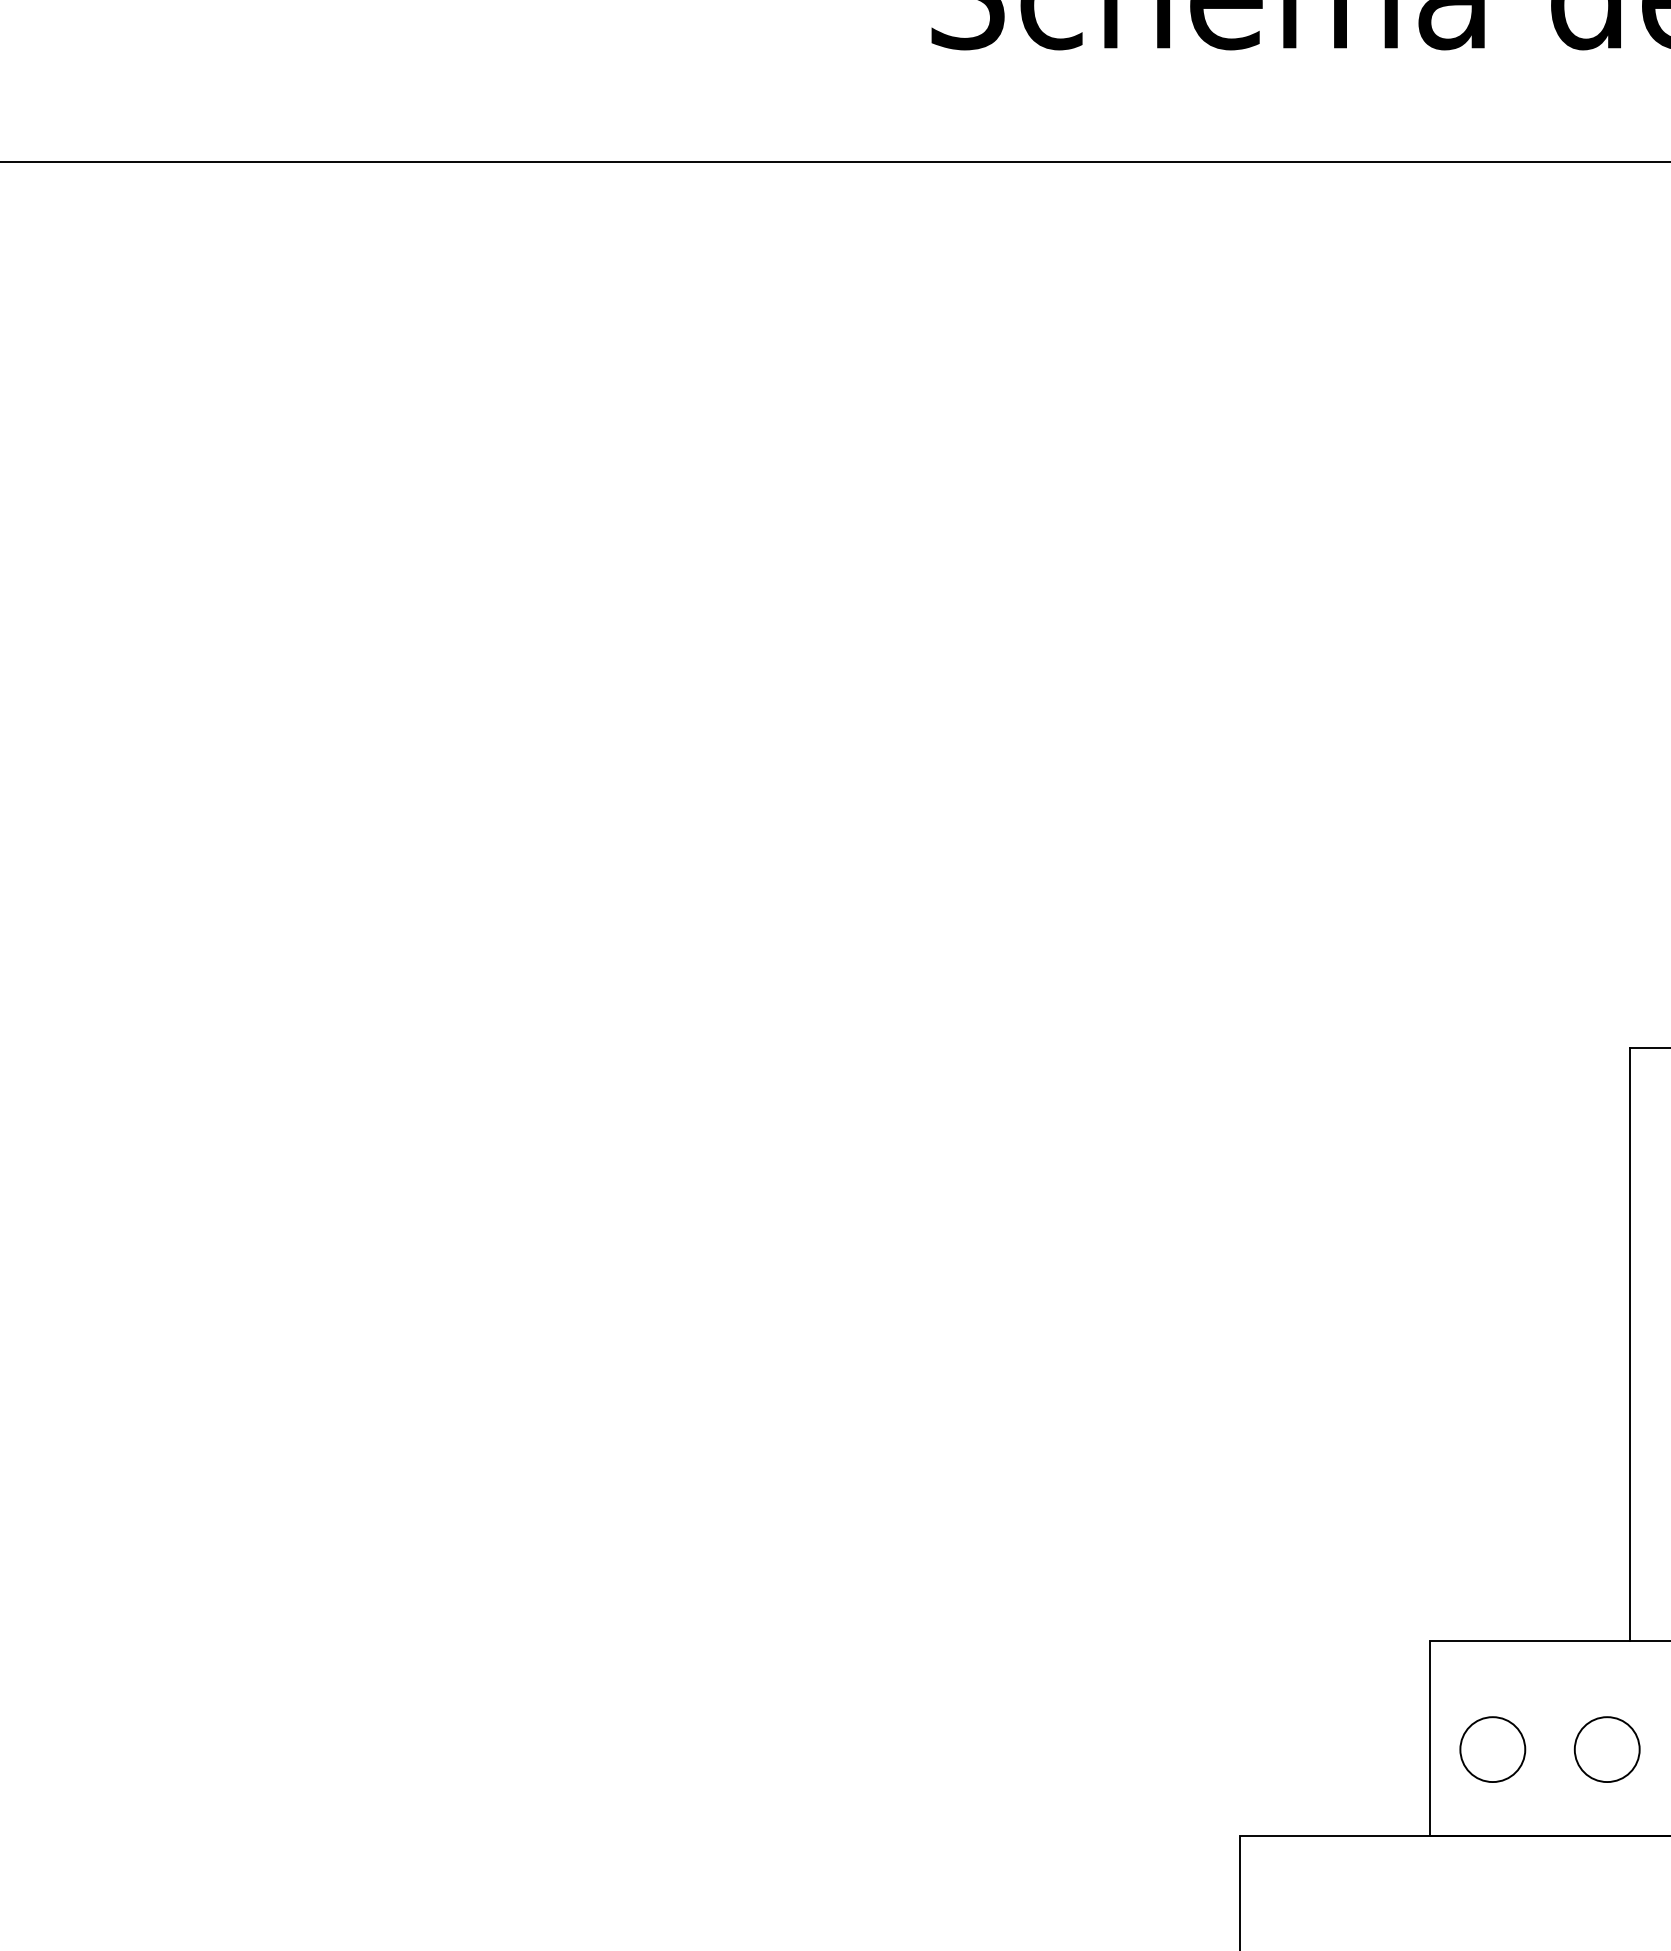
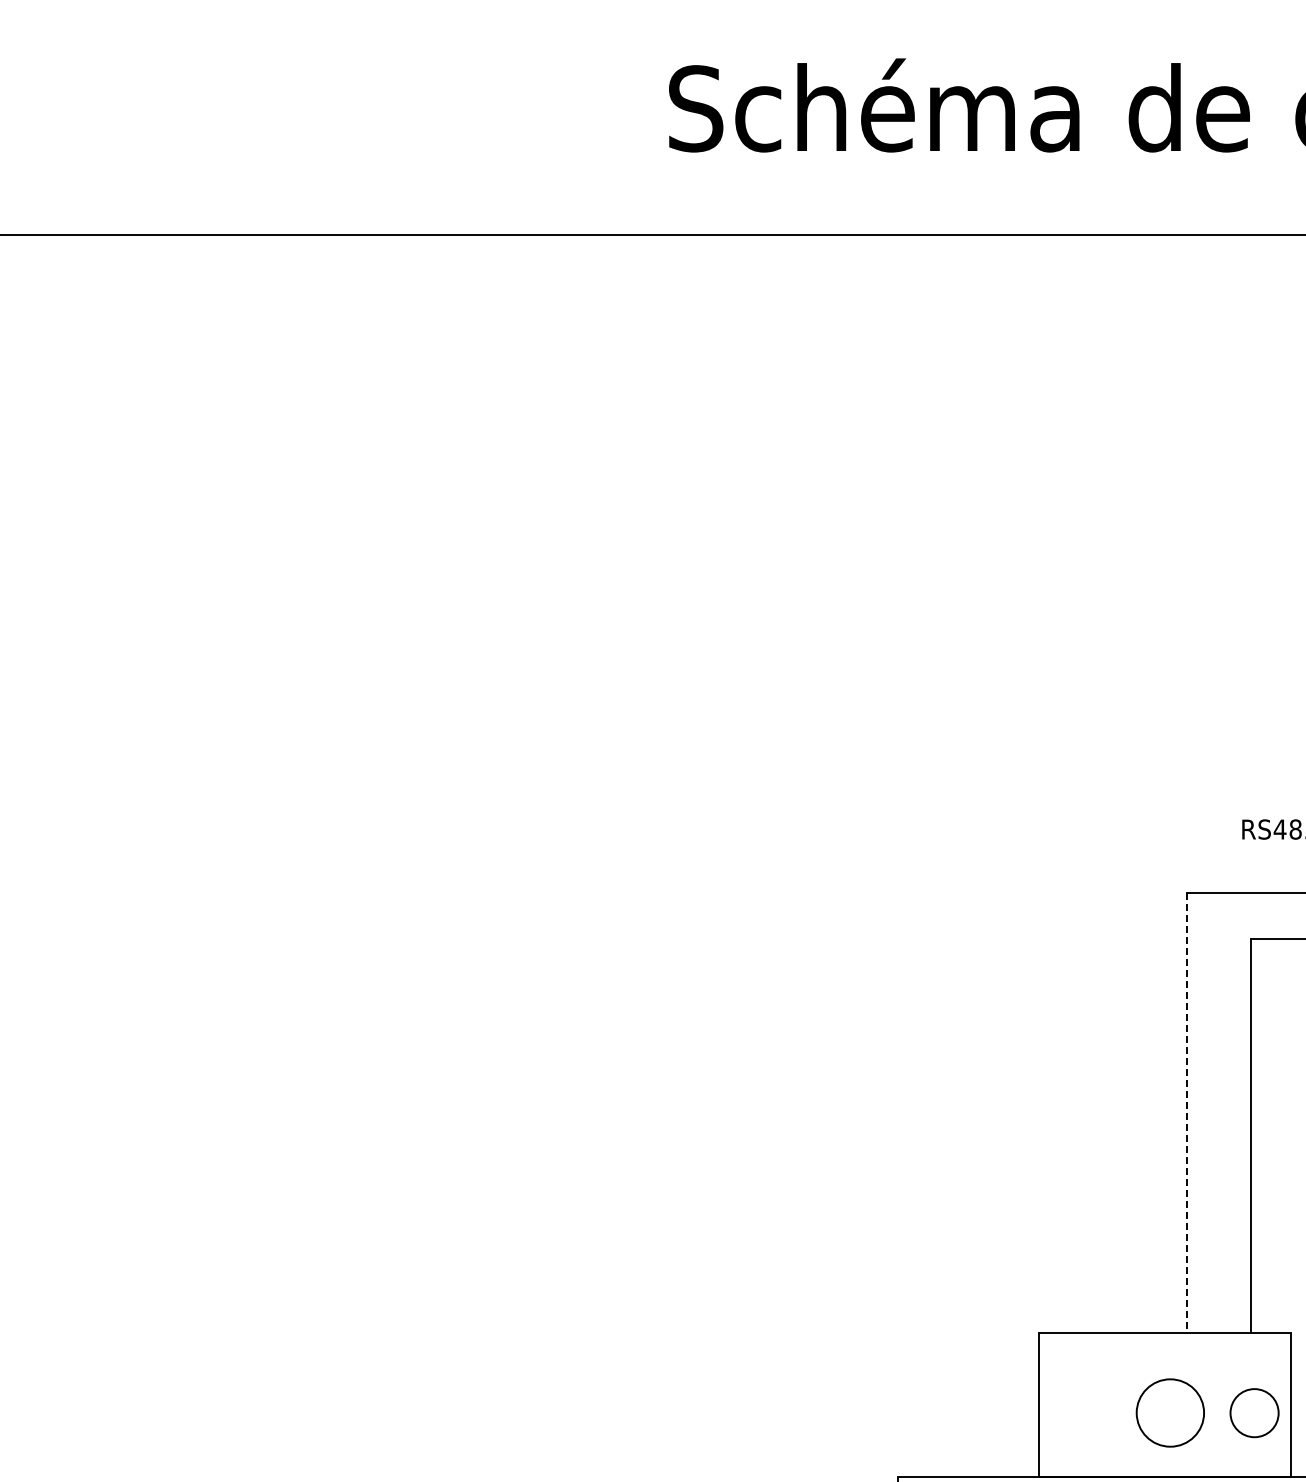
line: (1630, 1345) -> (1187, 1113), solid -> dashed
circle: (1492, 1750) -> (1085, 1413), removed
circle: (1607, 1750) -> (1170, 1413), size x1.4

